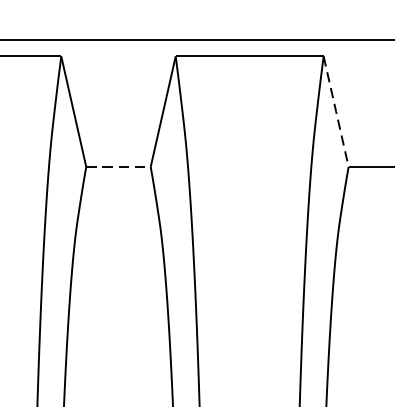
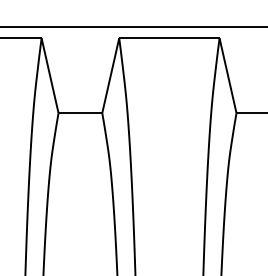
line: (336, 111) -> (228, 75), dashed -> solid
line: (118, 167) -> (80, 113), dashed -> solid

